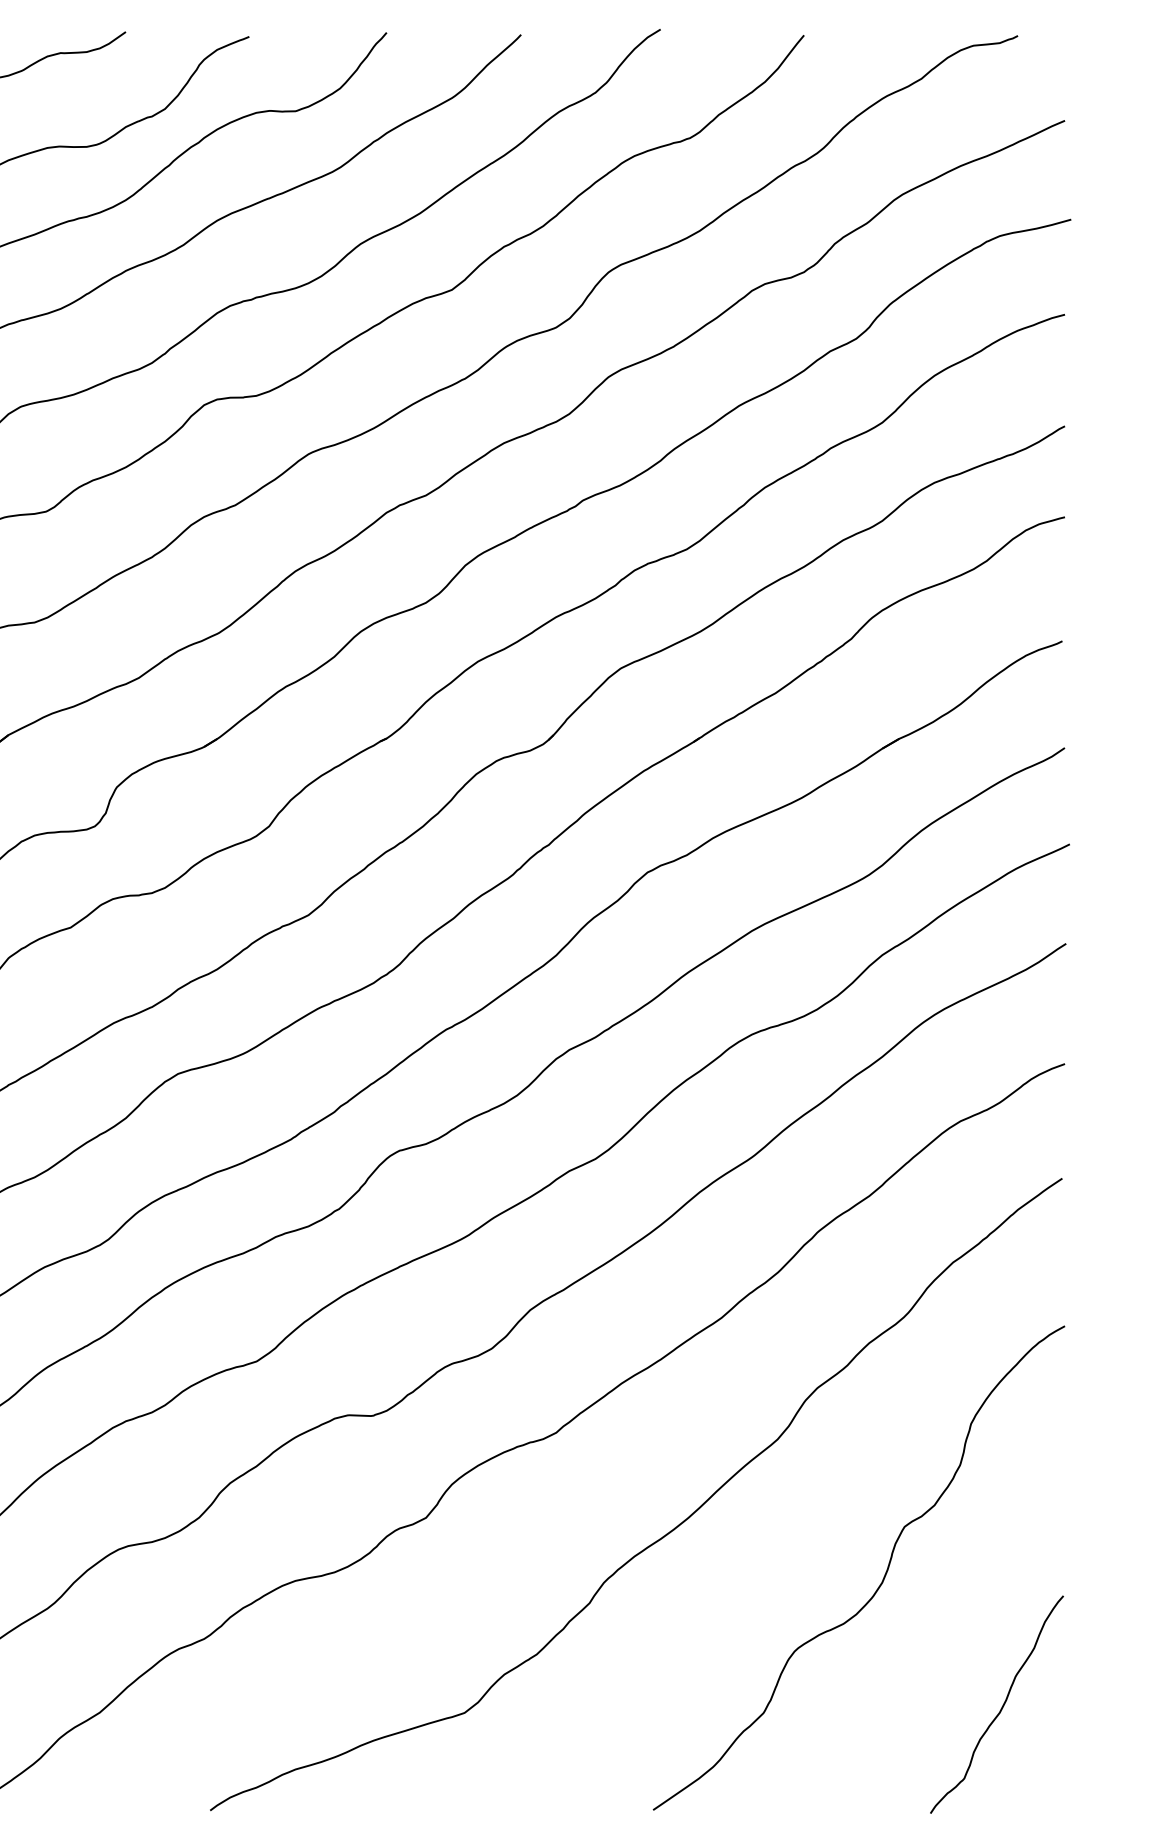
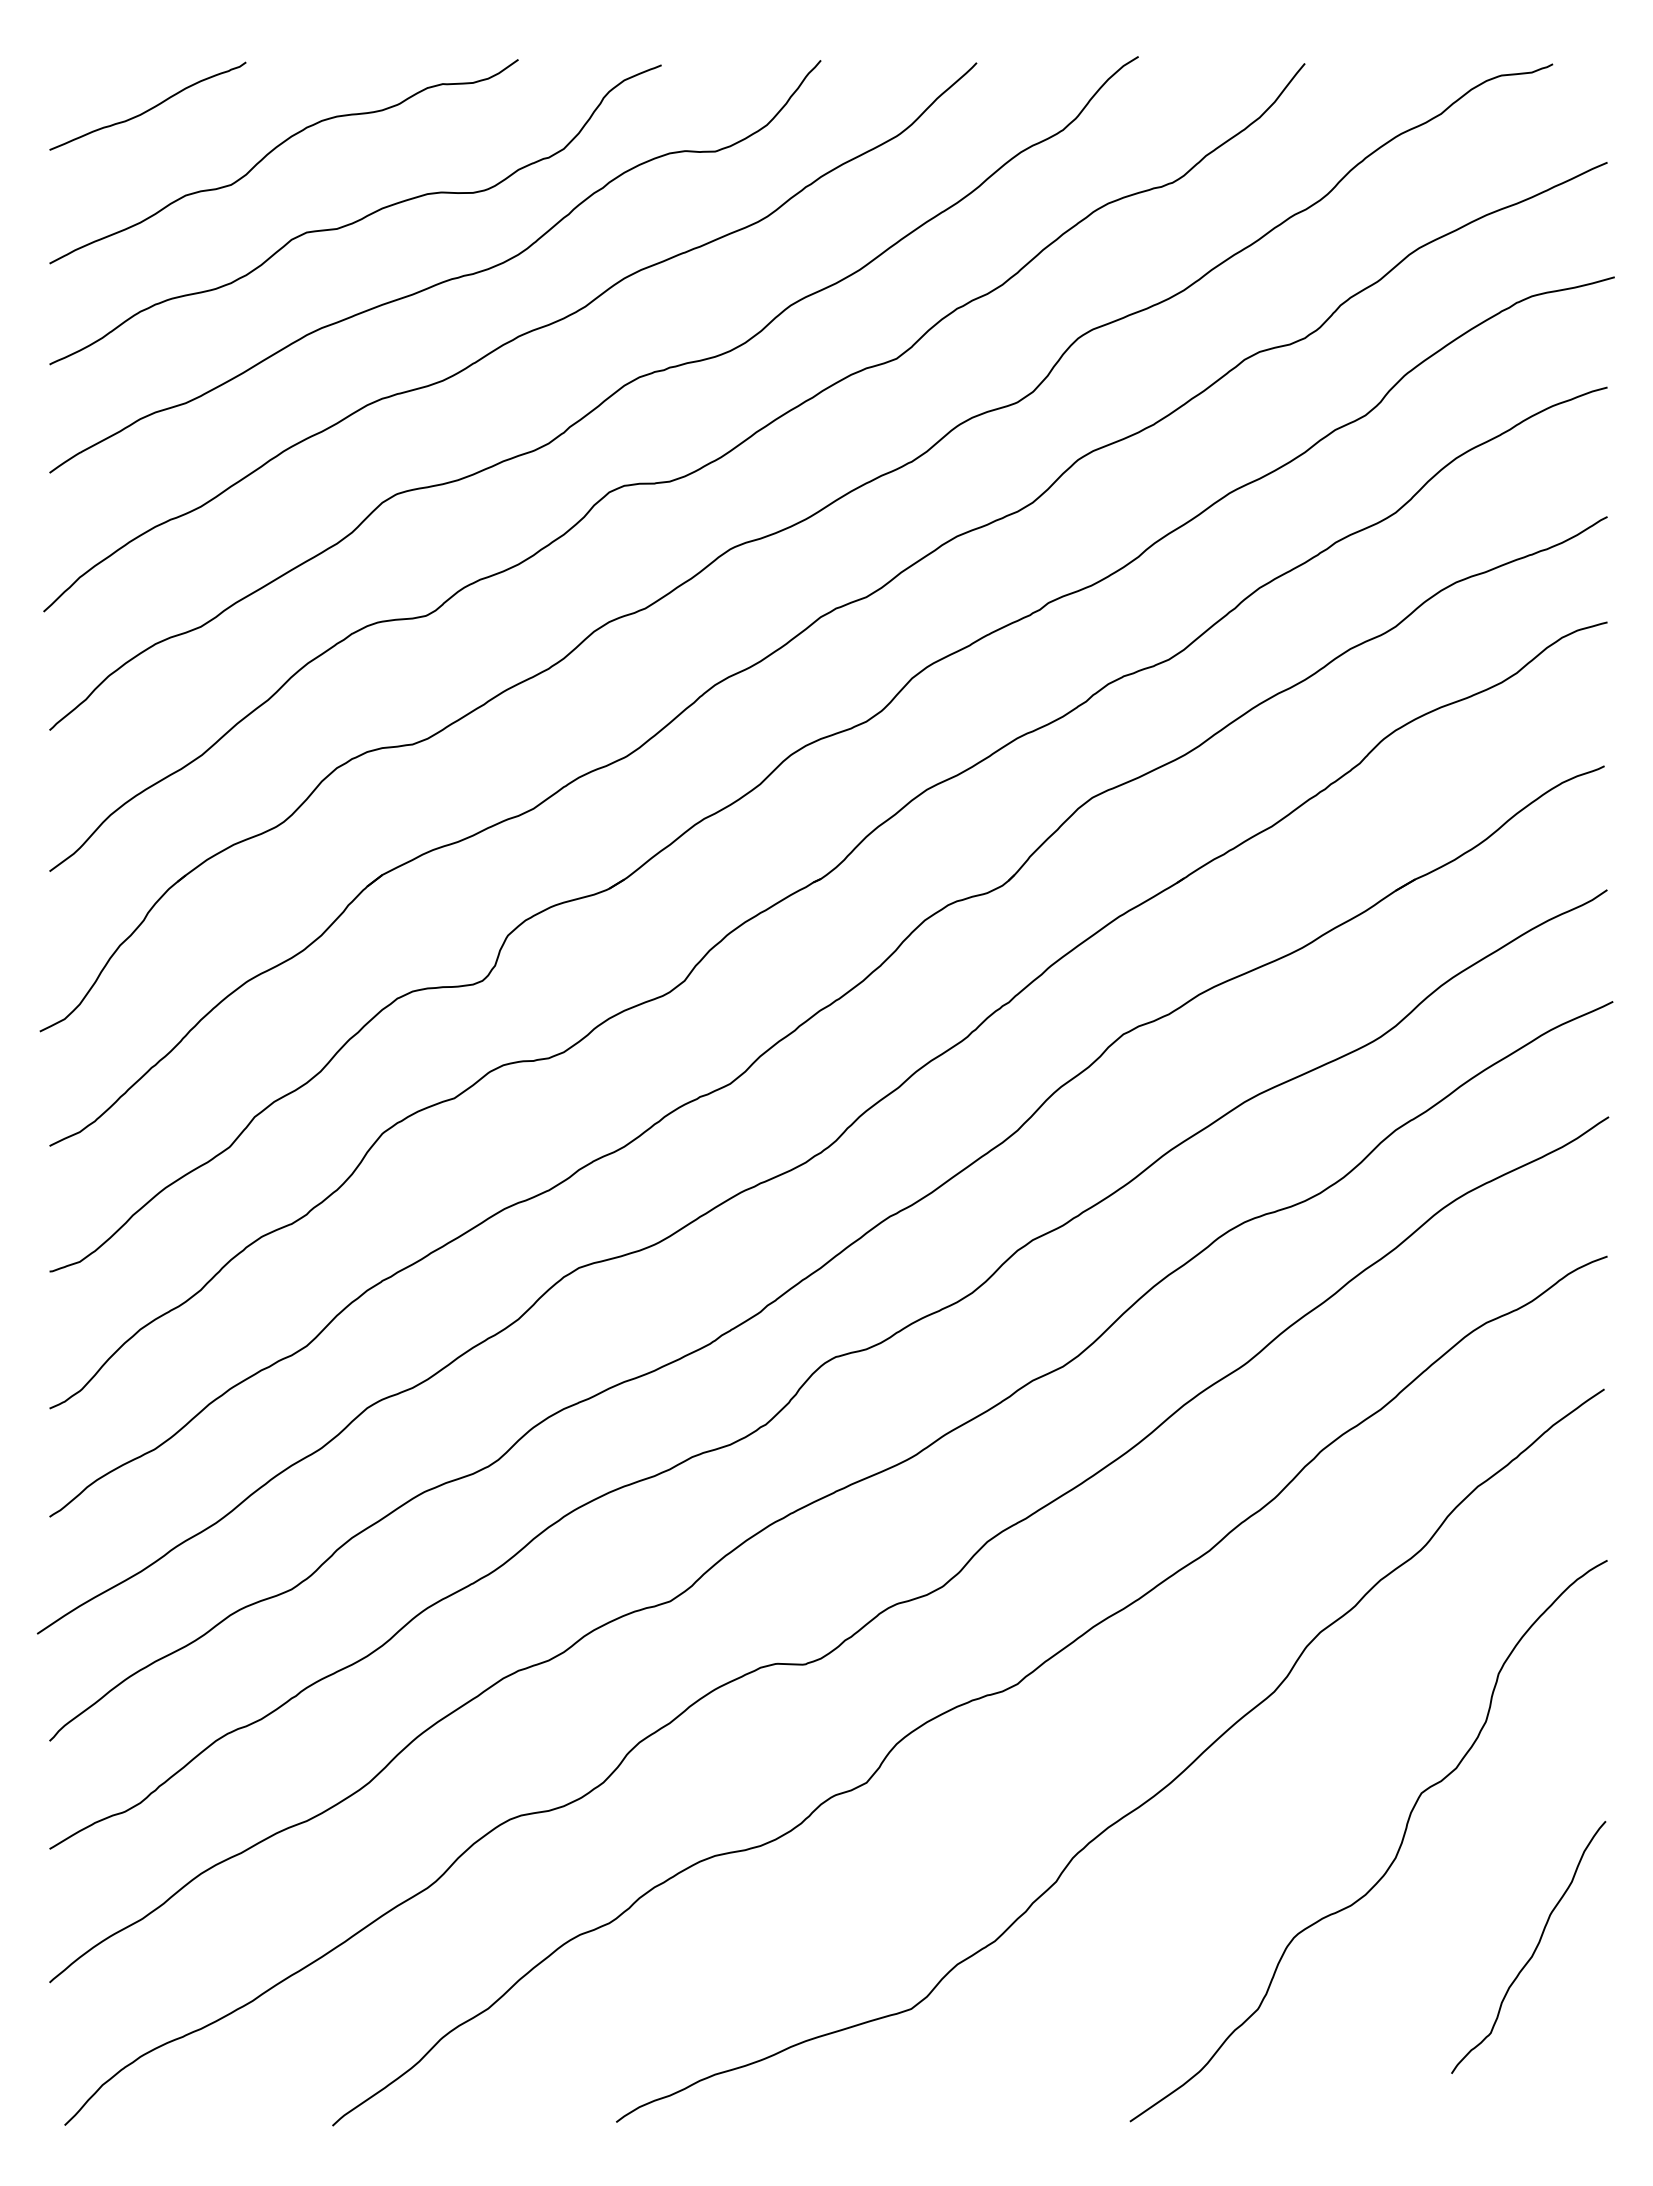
curve: (1002, 1706) -> (1534, 1949), moved

